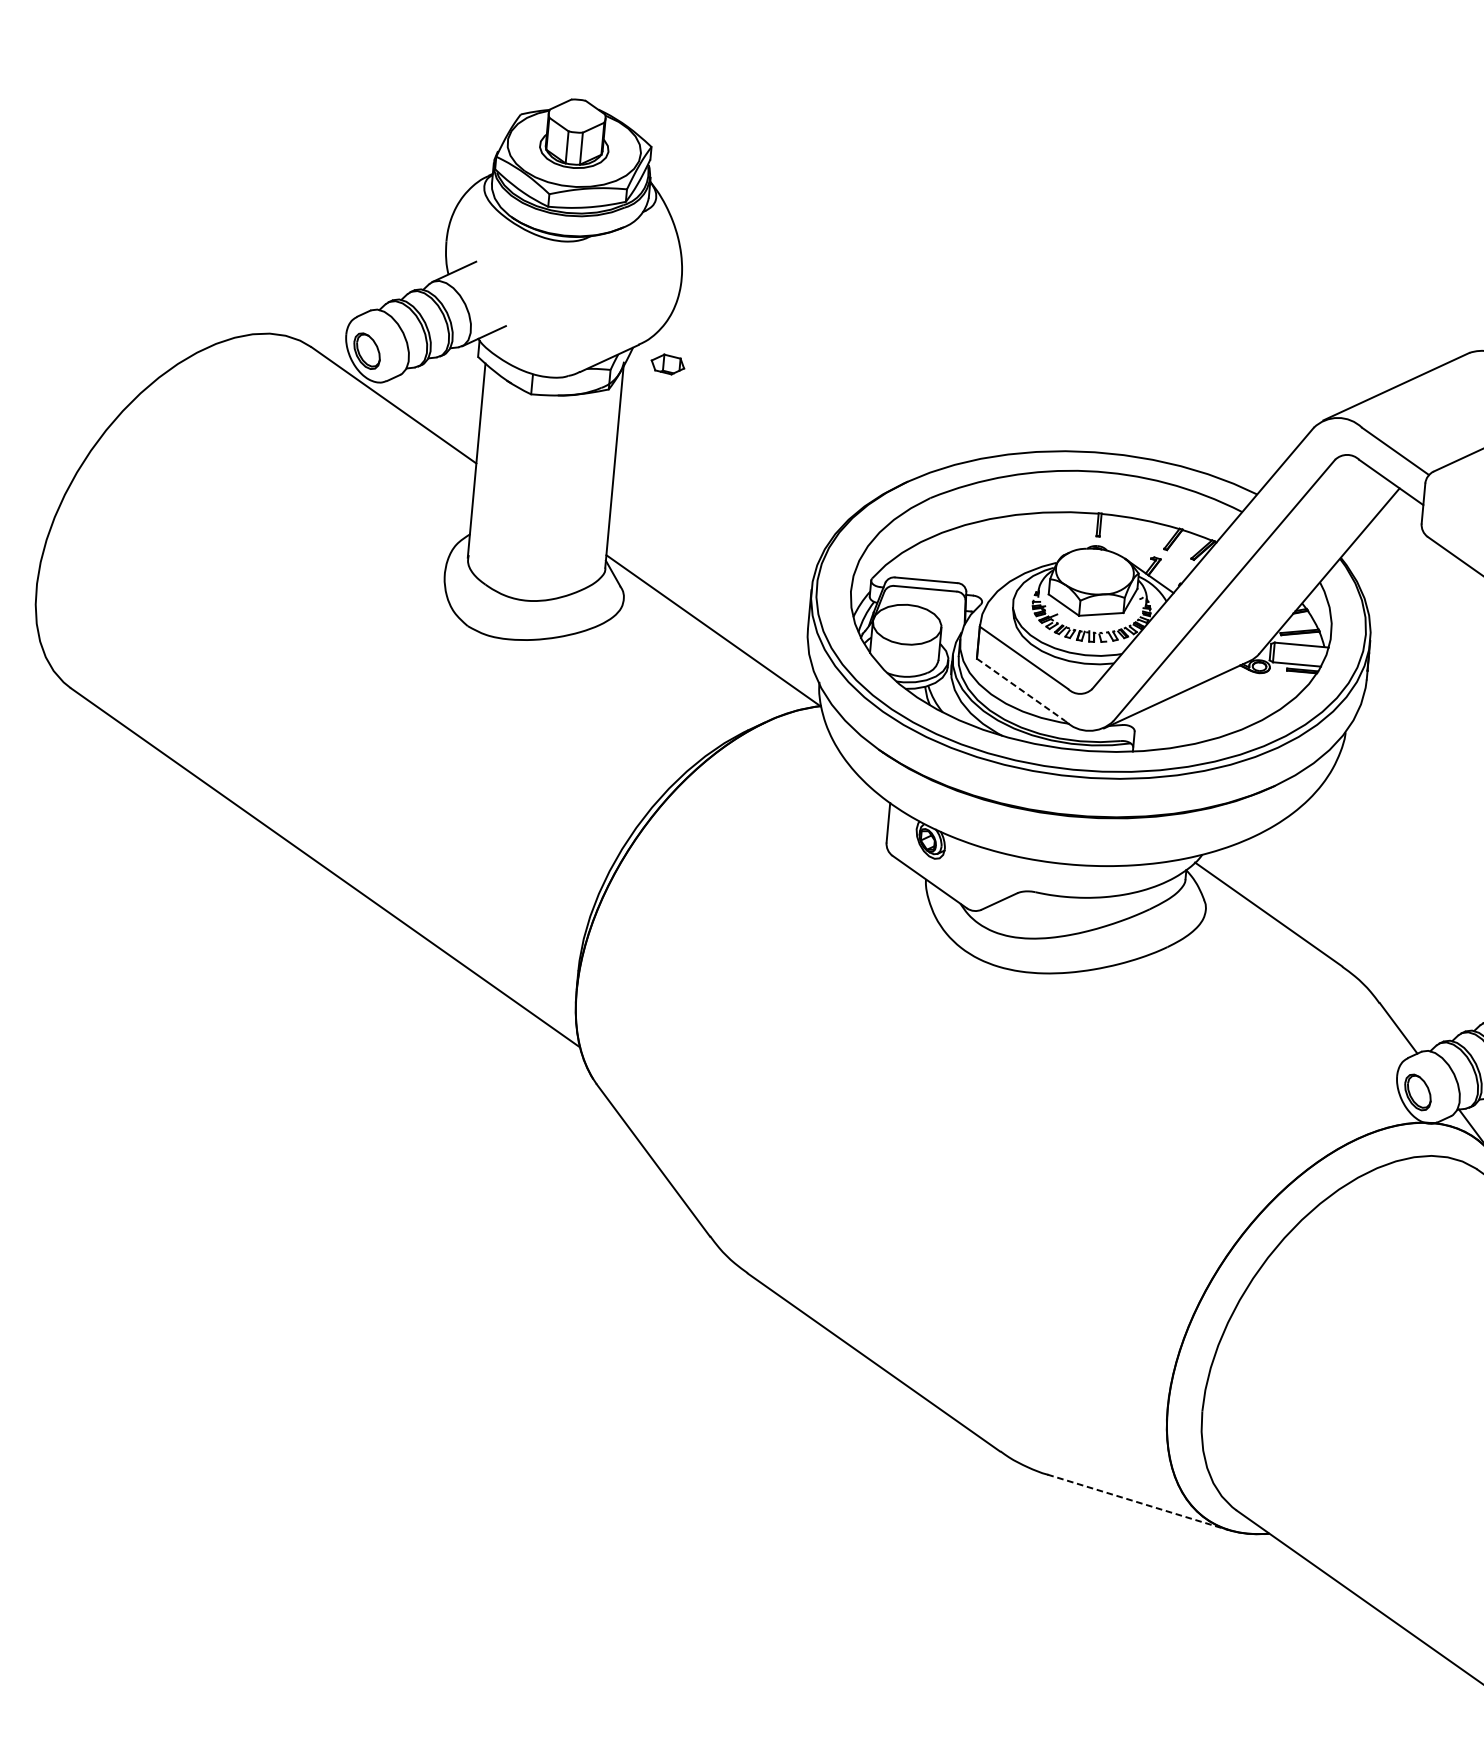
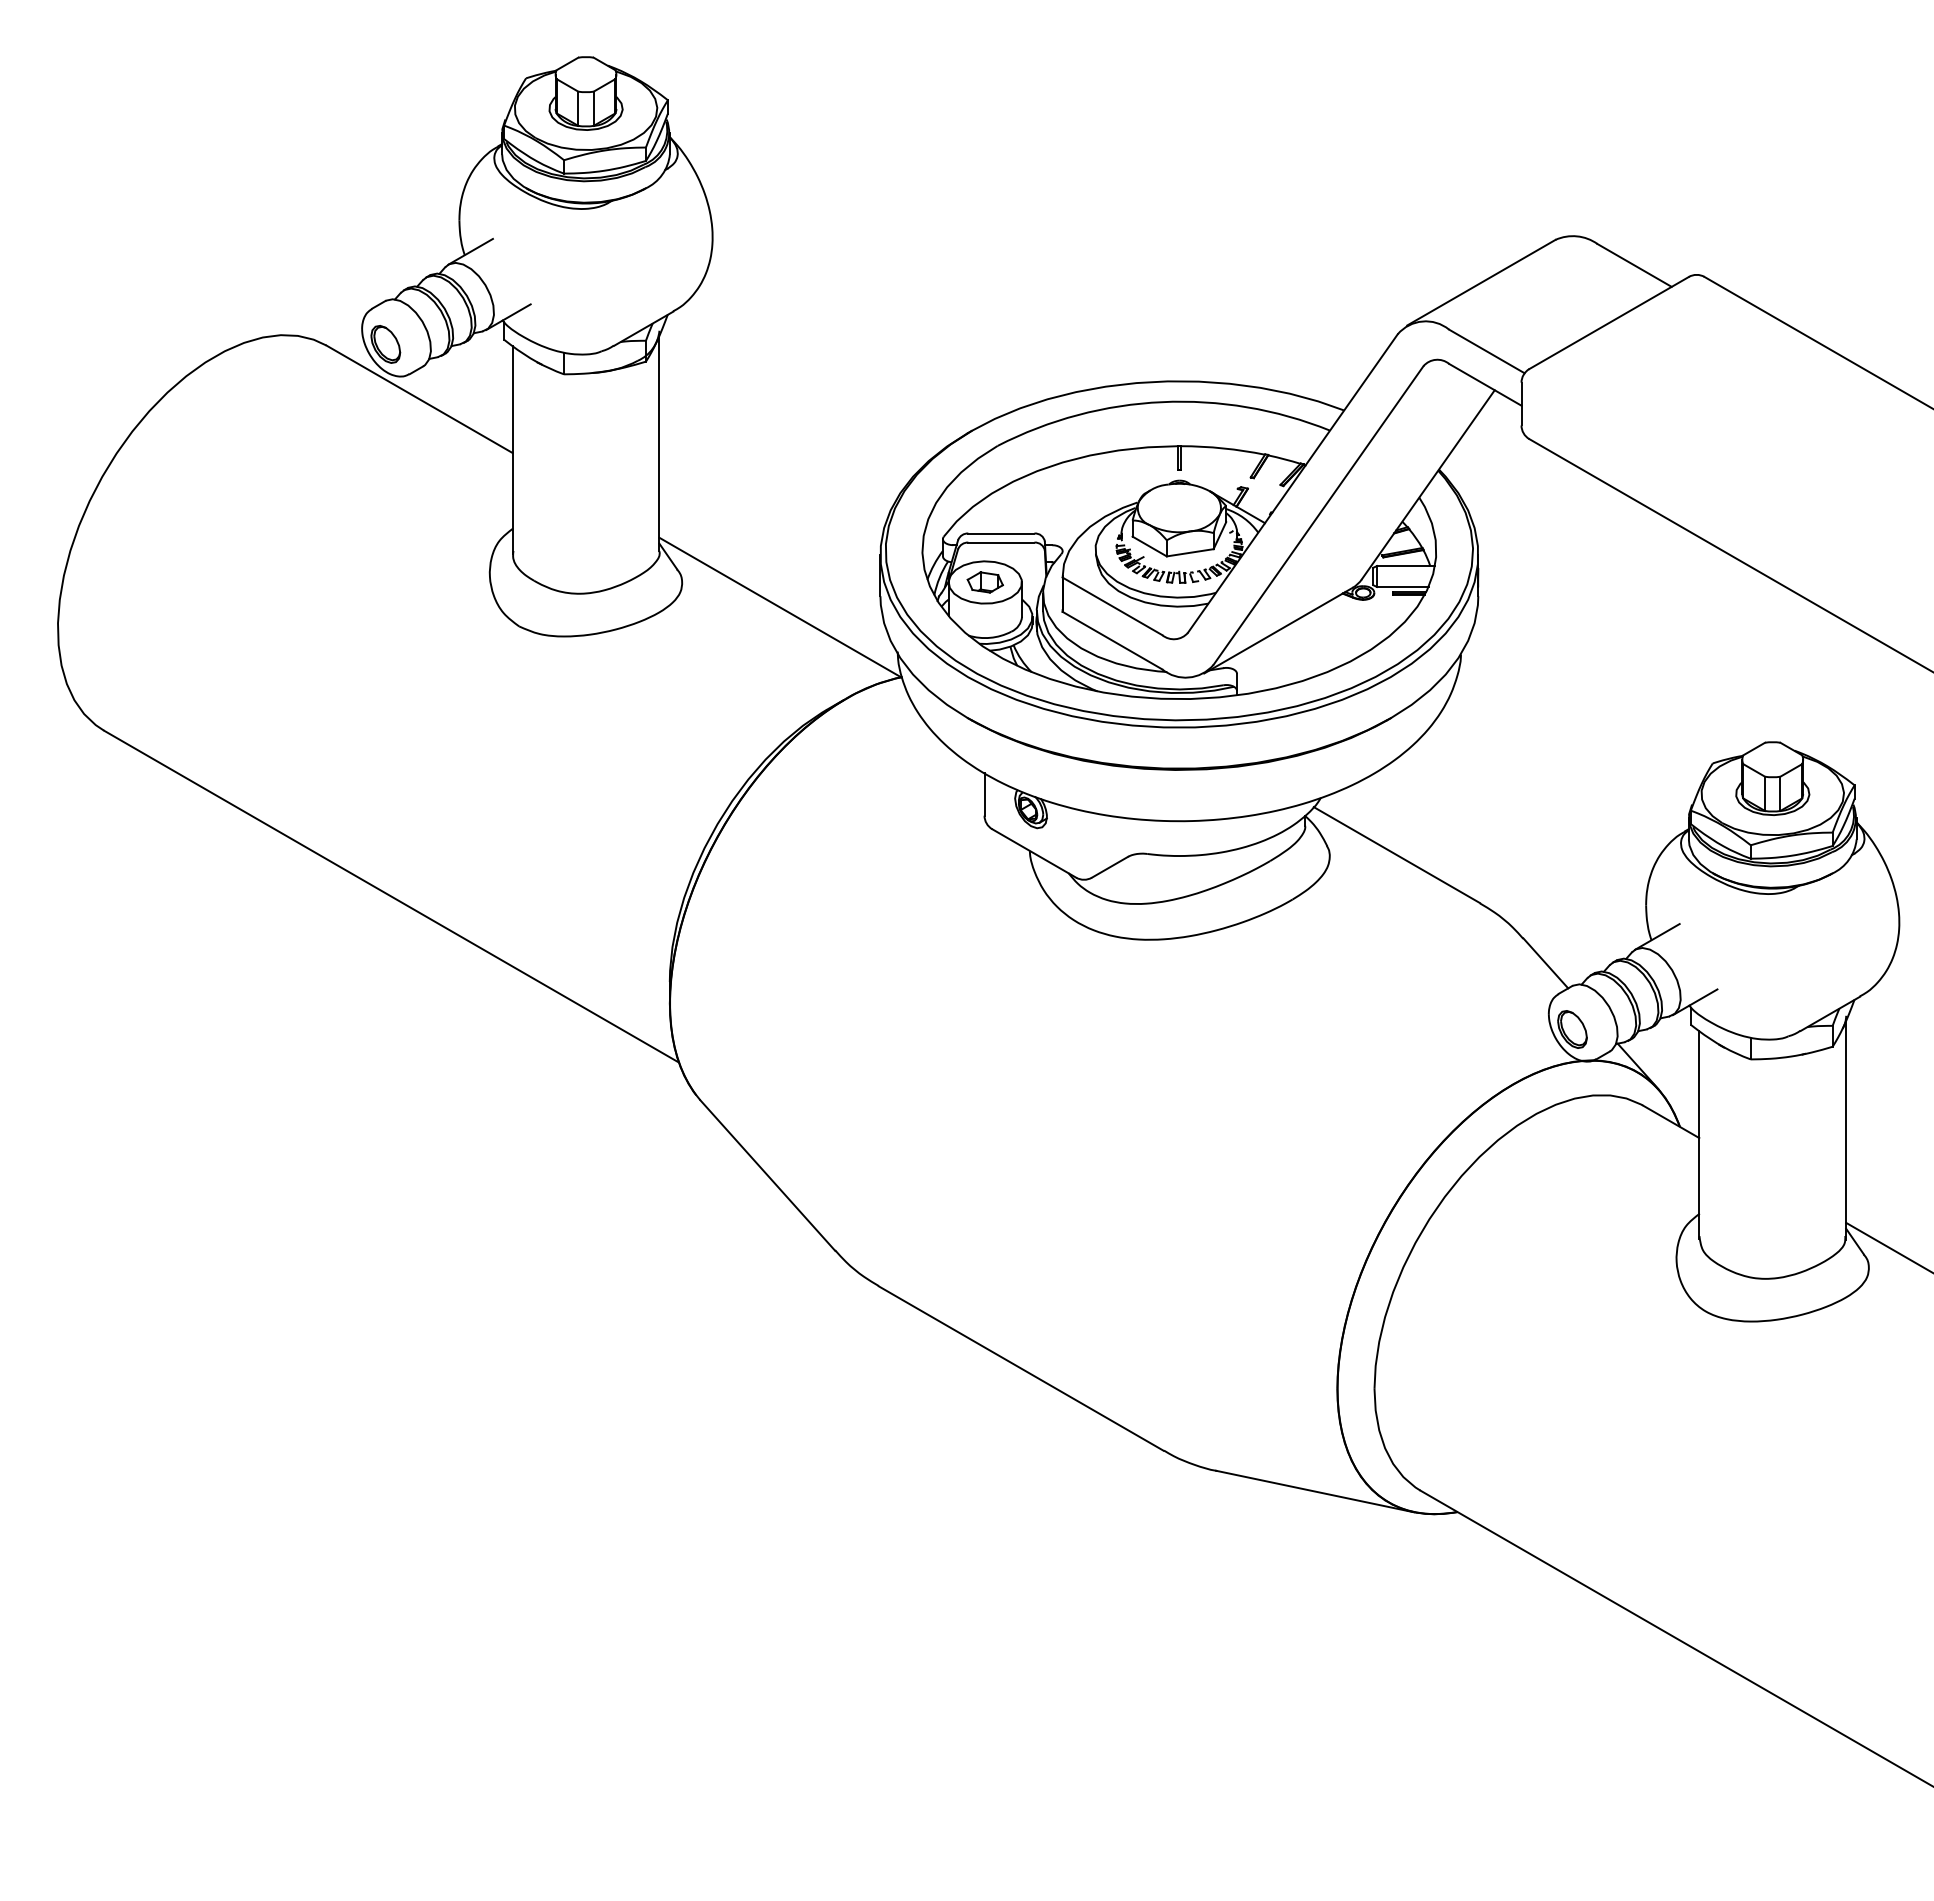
part: (667, 364) -> (984, 582), moved
line: (1021, 689) -> (1112, 640), dashed -> solid
line: (1138, 1502) -> (1315, 1491), dashed -> solid

